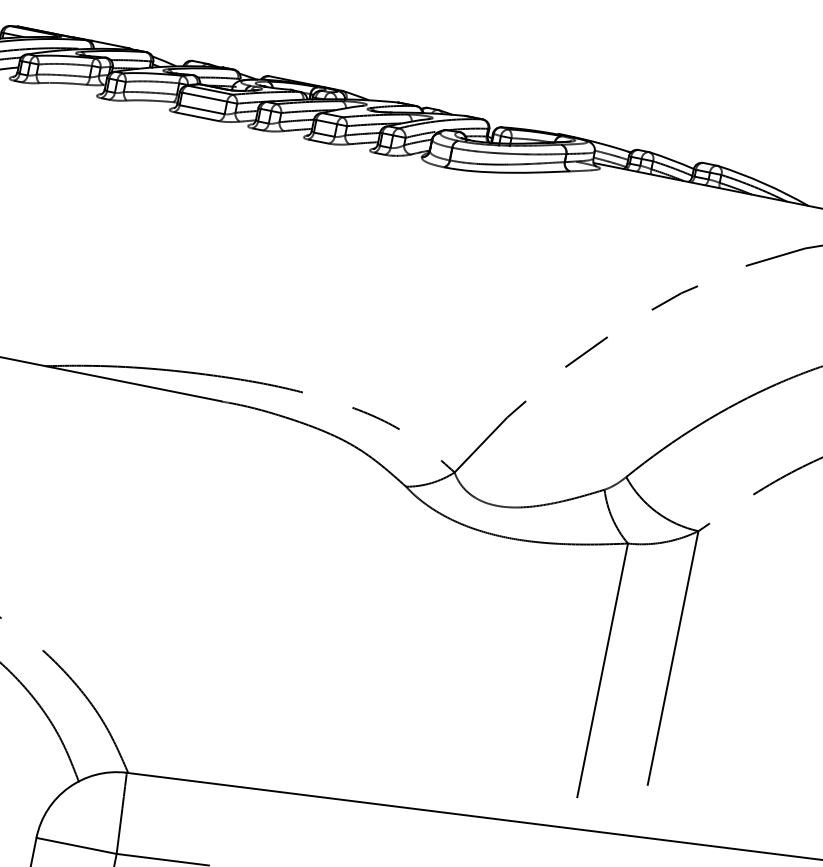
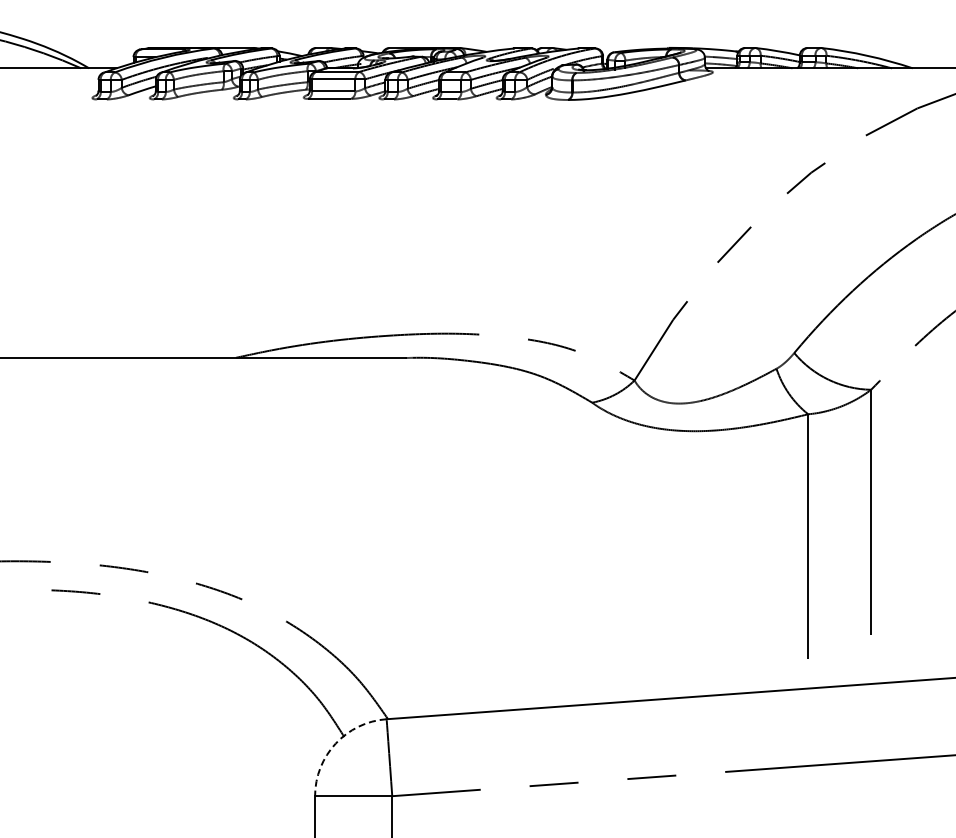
arc: (68, 787) -> (335, 743), solid -> dashed

